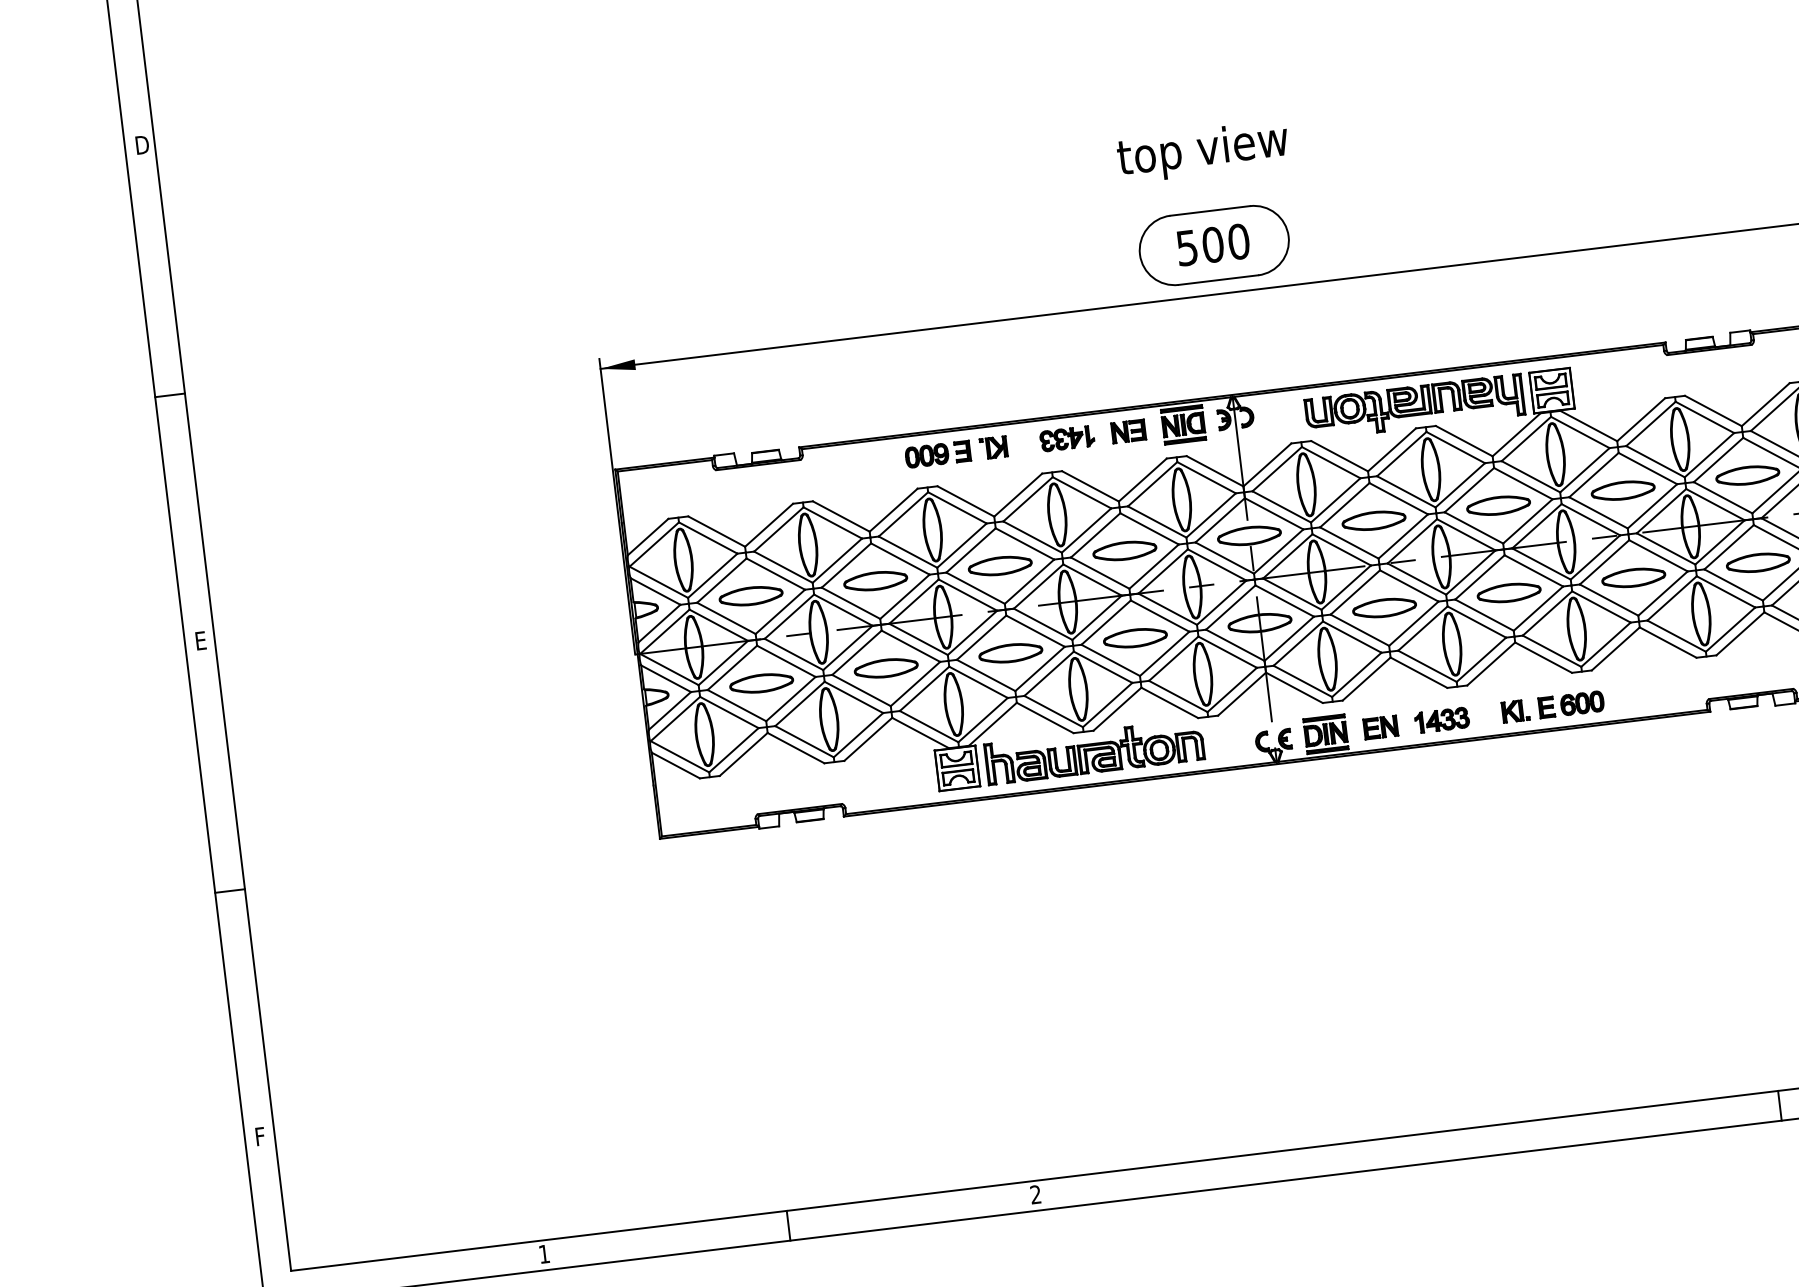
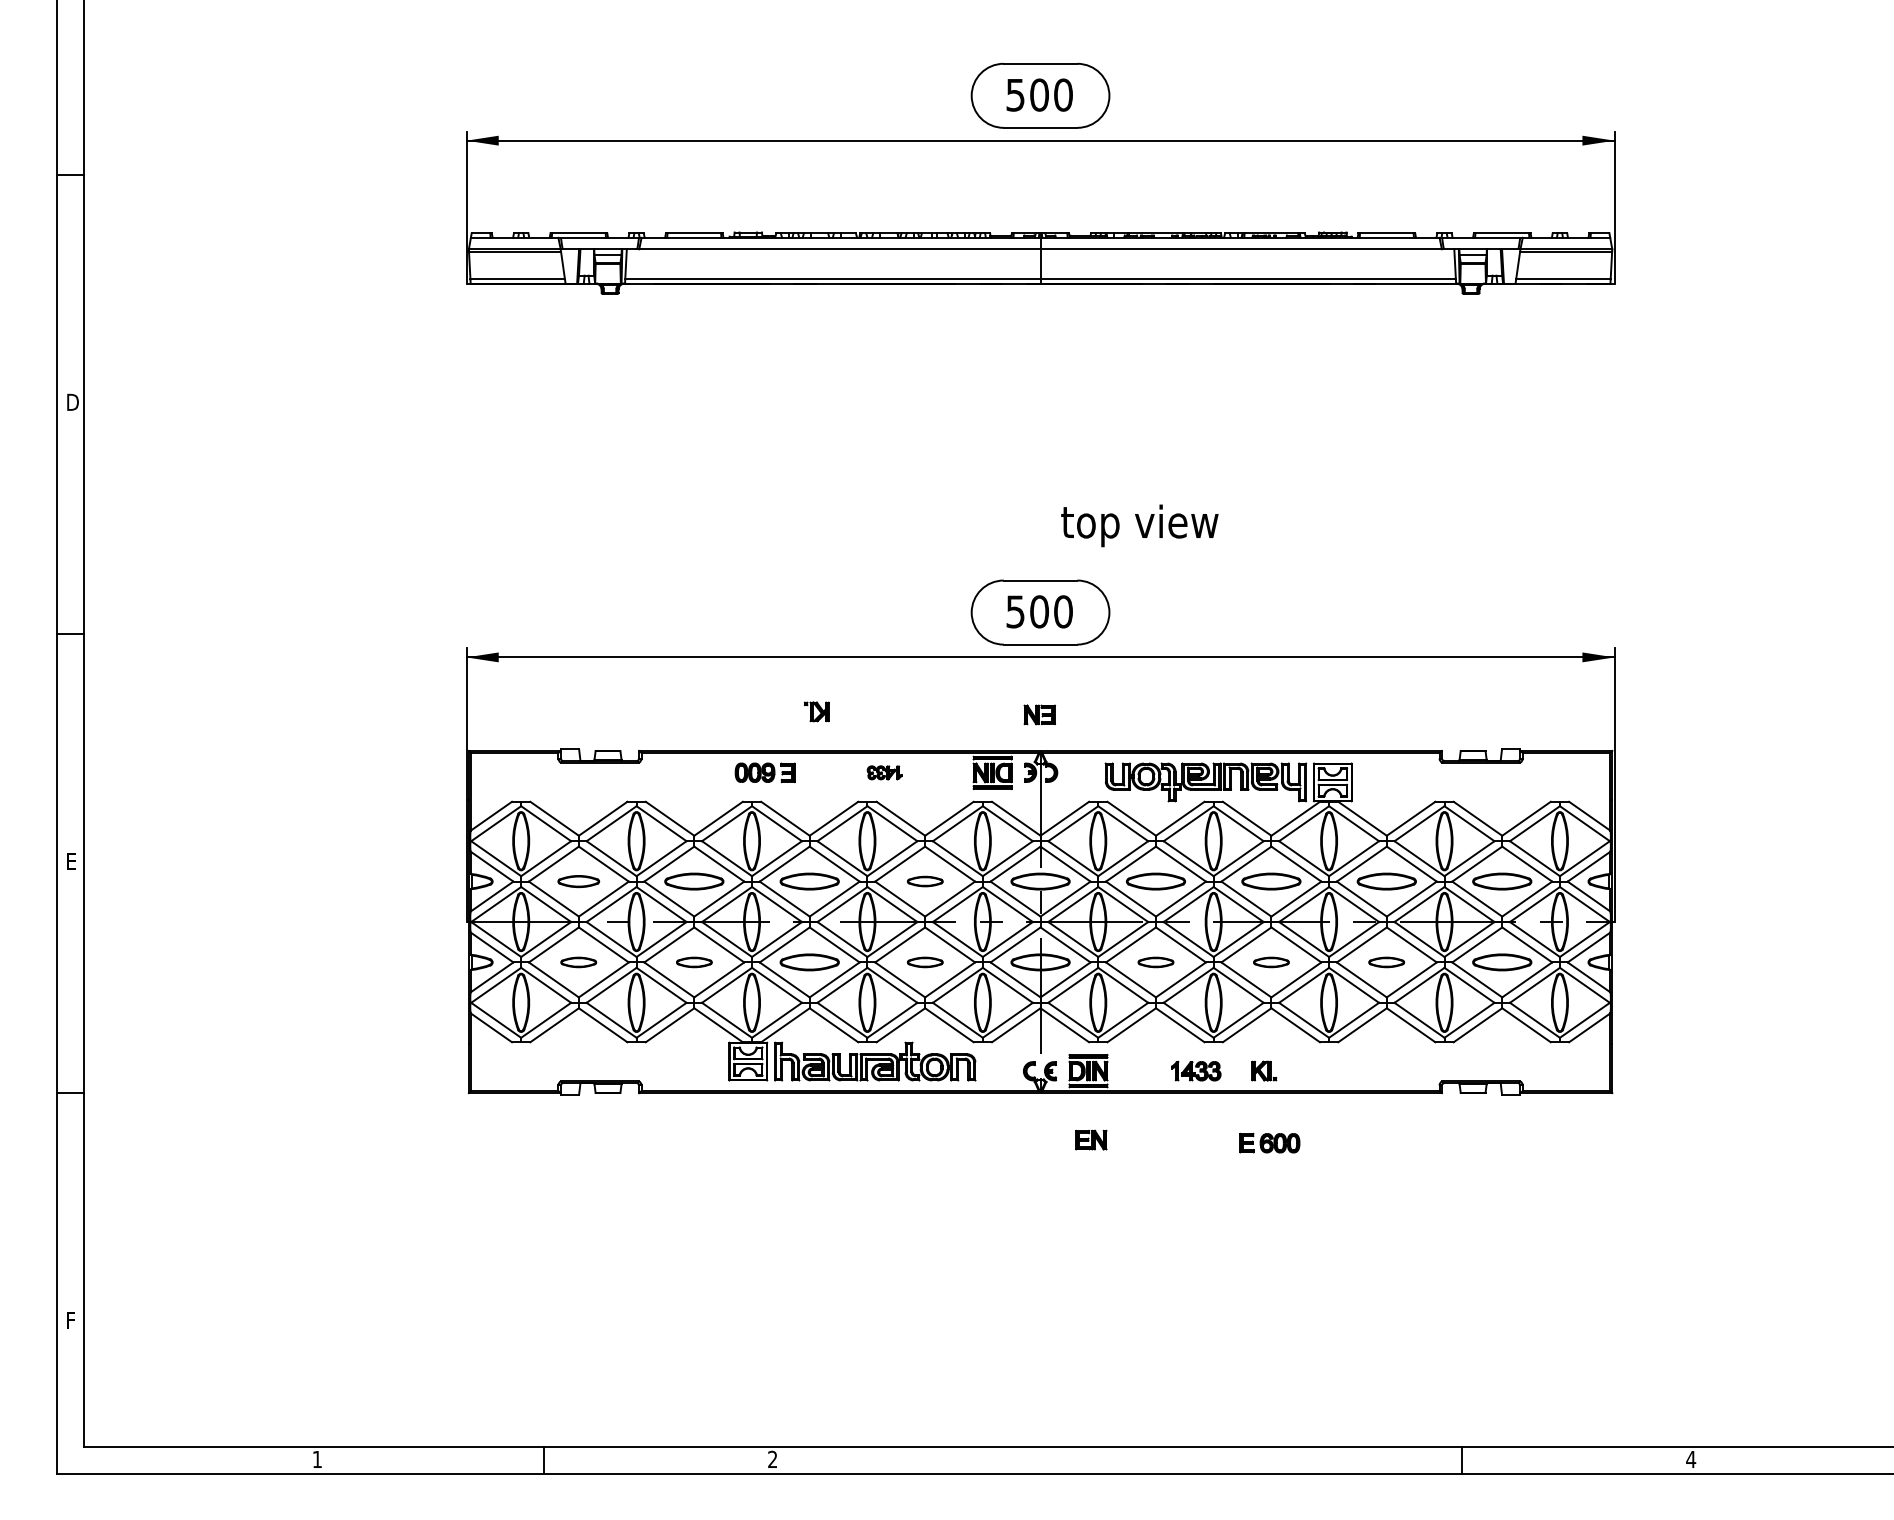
text: (1202, 151) -> (1139, 525), moved
part: (1128, 431) -> (1039, 714), moved
part: (1066, 438) -> (884, 772), size x0.7
part: (993, 447) -> (816, 711), moved
part: (1125, 550) -> (925, 881), size x0.6
part: (1633, 578) -> (1386, 962), size x0.6
part: (1509, 593) -> (1271, 962), size x0.6
part: (750, 596) -> (578, 881), size x0.7
part: (1384, 608) -> (1155, 962), size x0.6
part: (1135, 638) -> (925, 962), size x0.6
part: (886, 668) -> (694, 962), size x0.6
part: (761, 683) -> (578, 962), size x0.6
part: (1570, 703) -> (1269, 1142), moved
part: (1380, 726) -> (1091, 1139), moved

